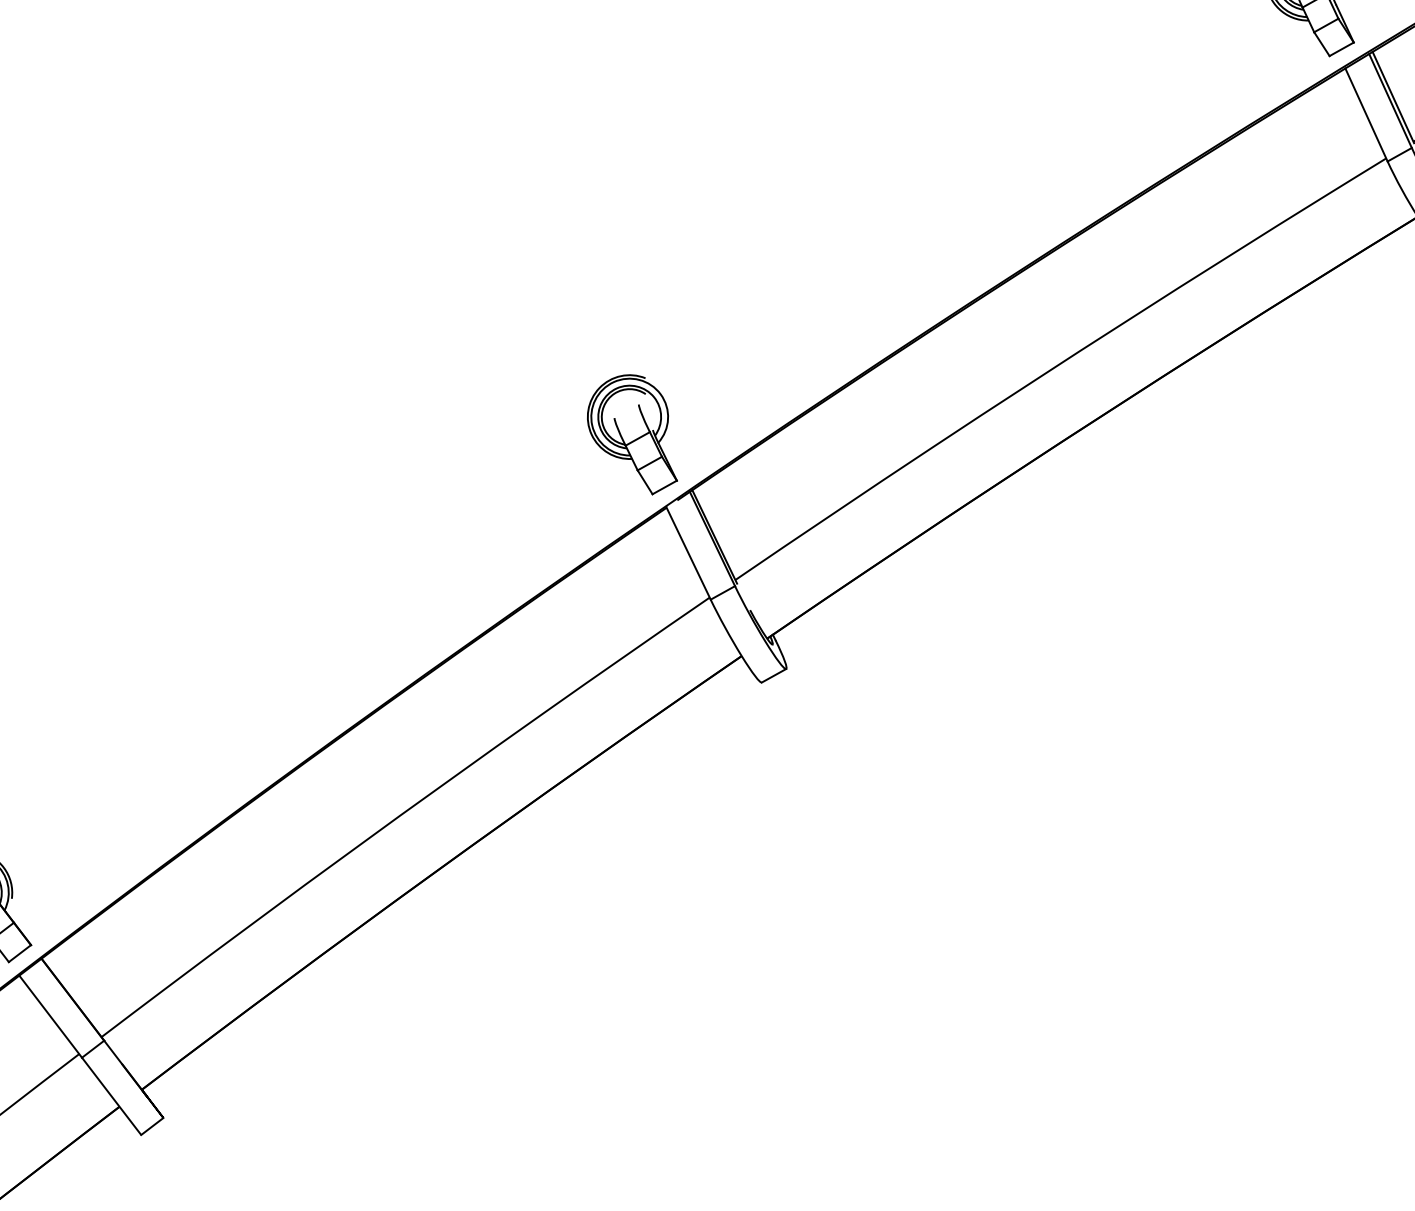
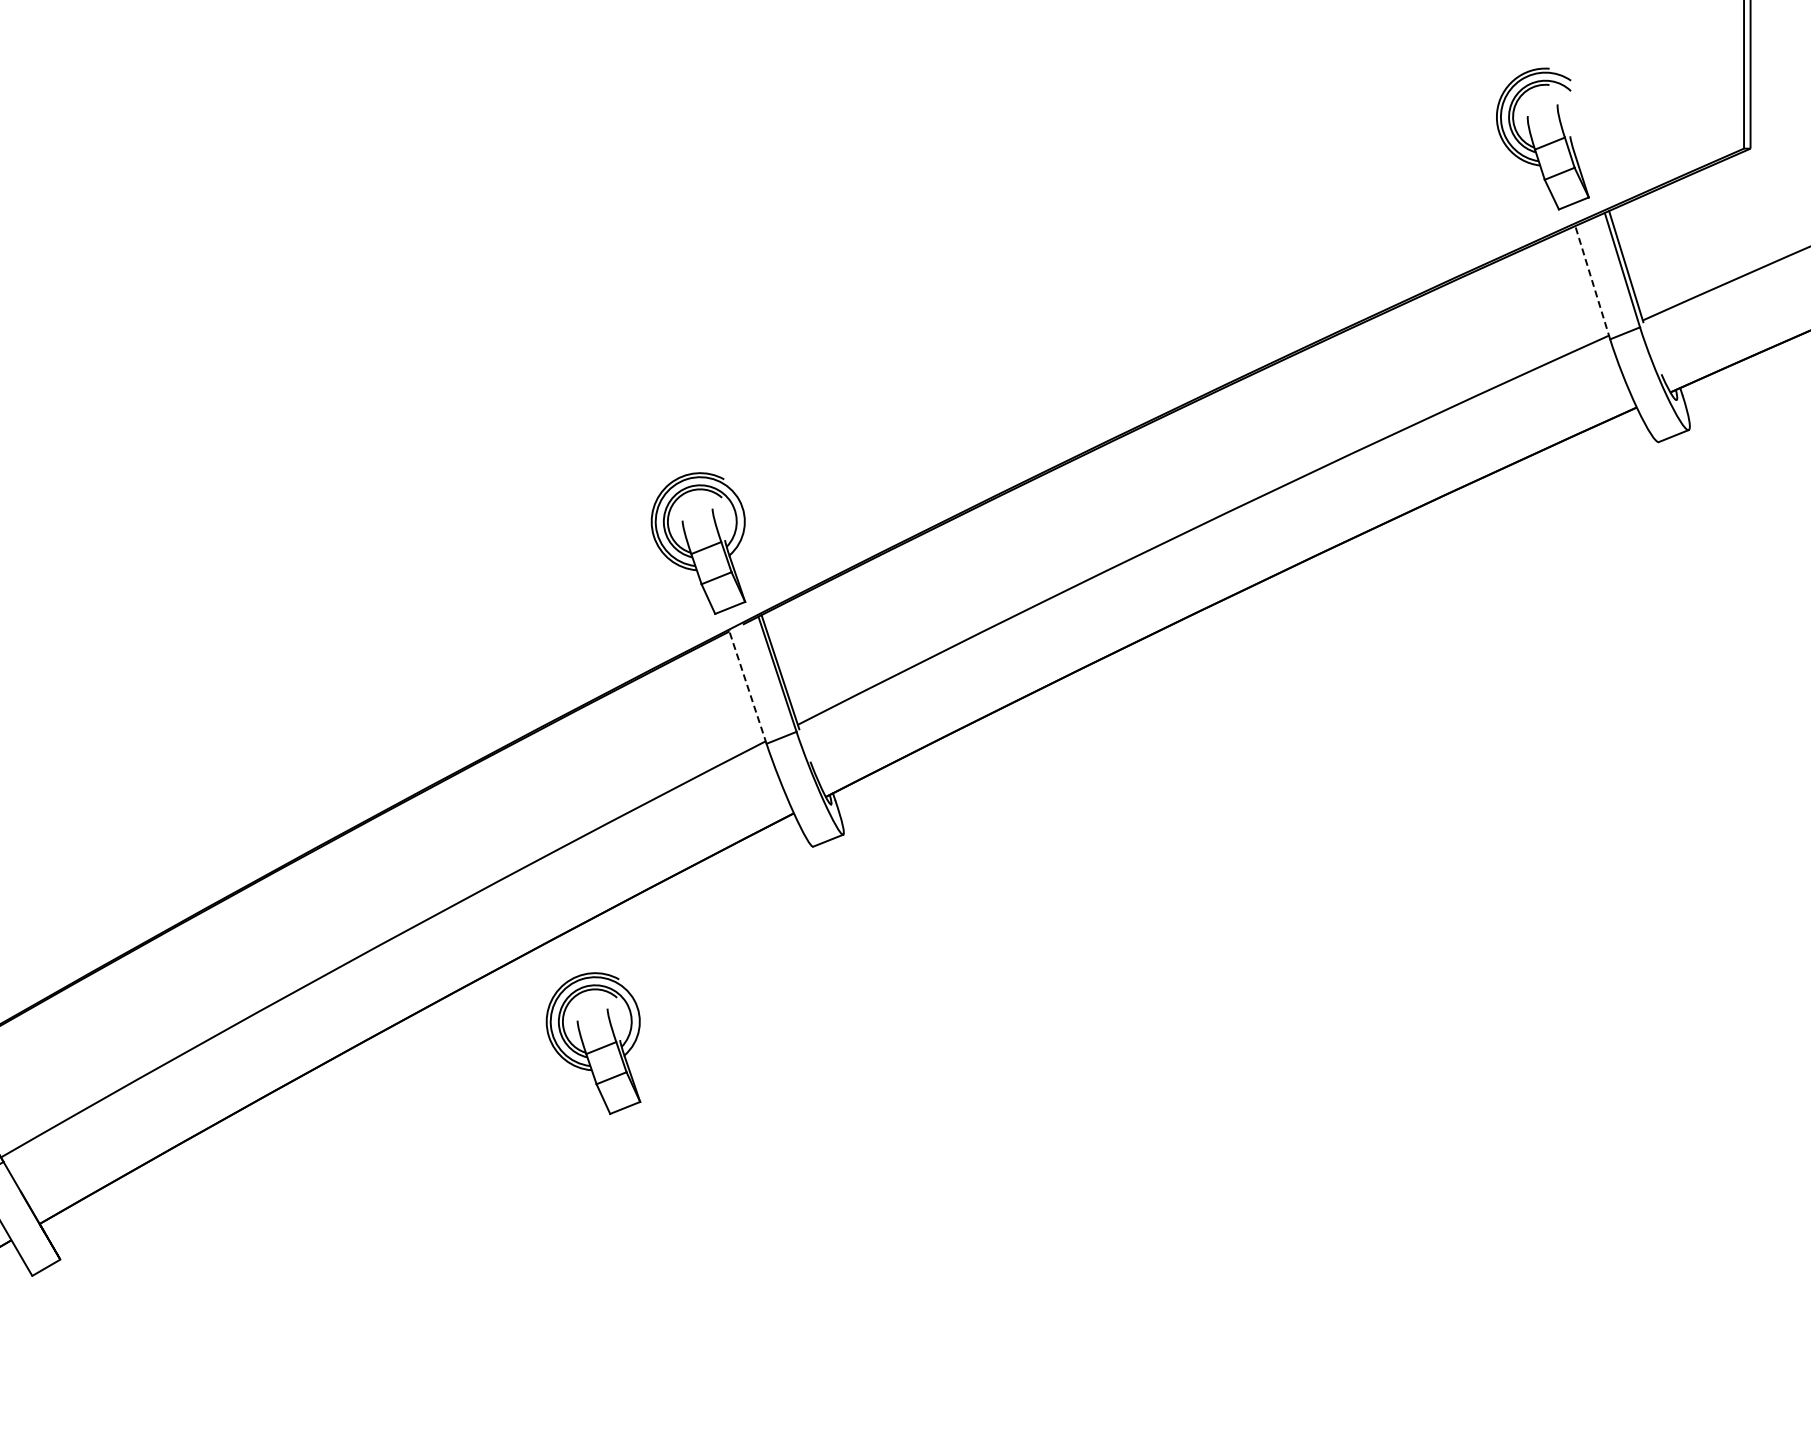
line: (1366, 114) -> (1592, 282), solid -> dashed
line: (688, 553) -> (747, 687), solid -> dashed
part: (595, 874) -> (593, 1043), added

